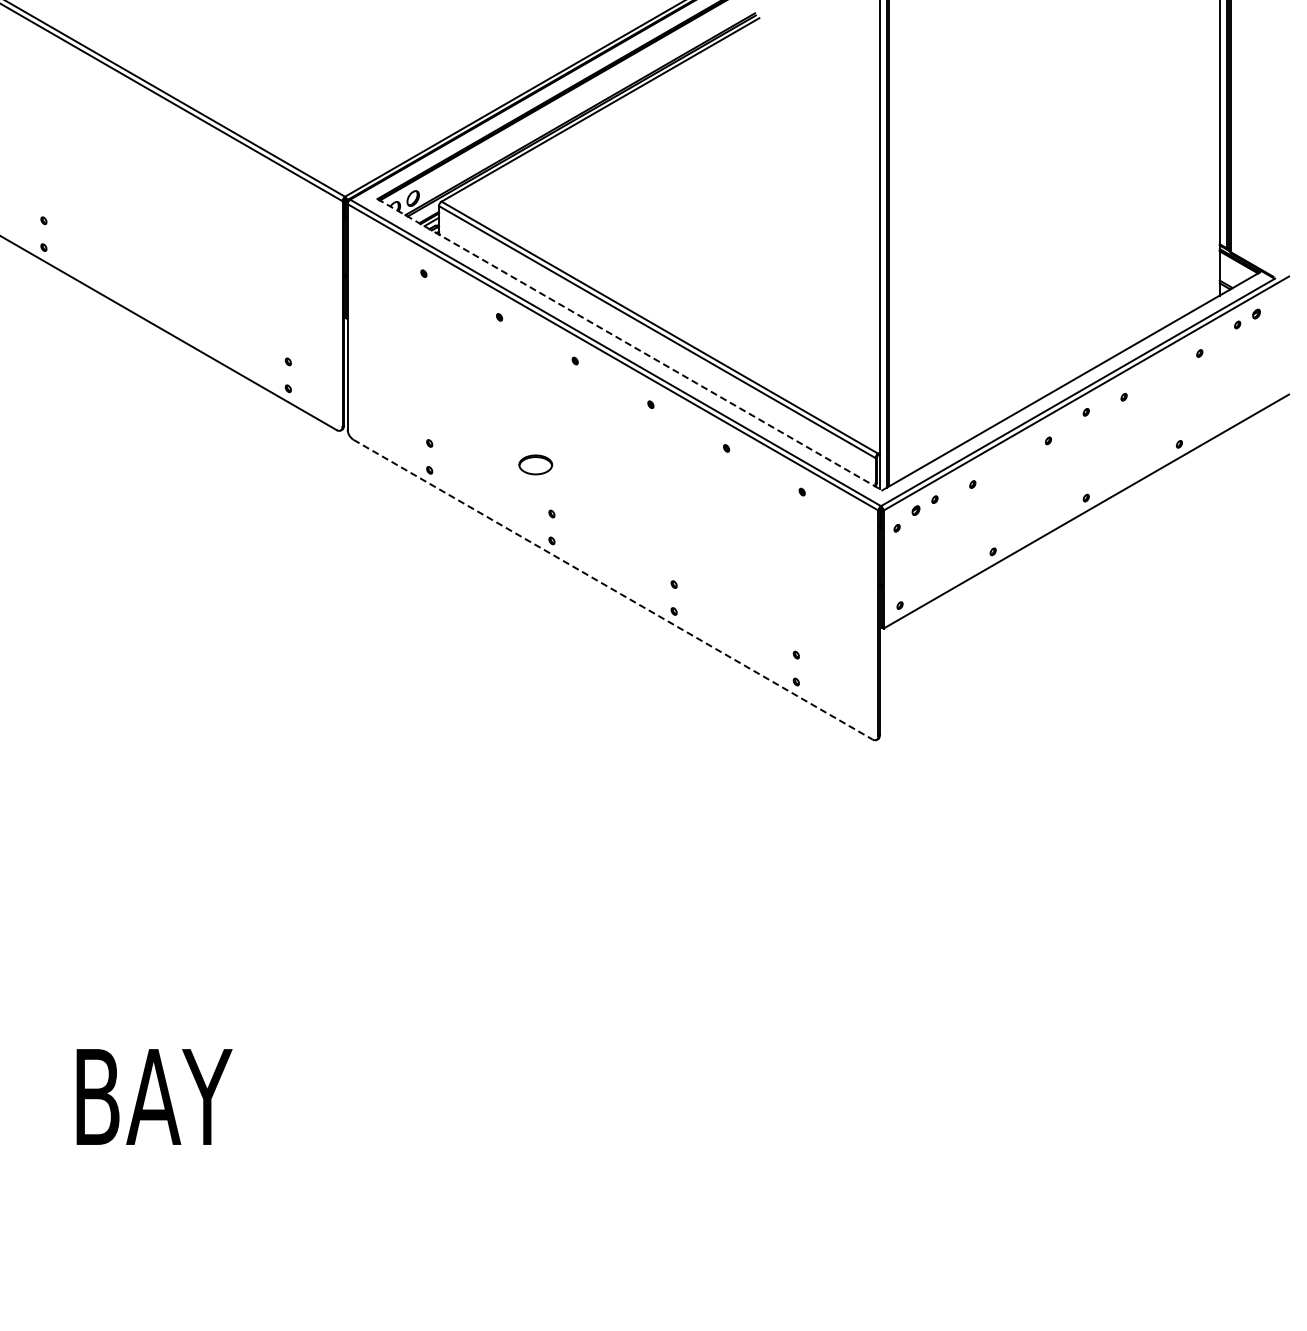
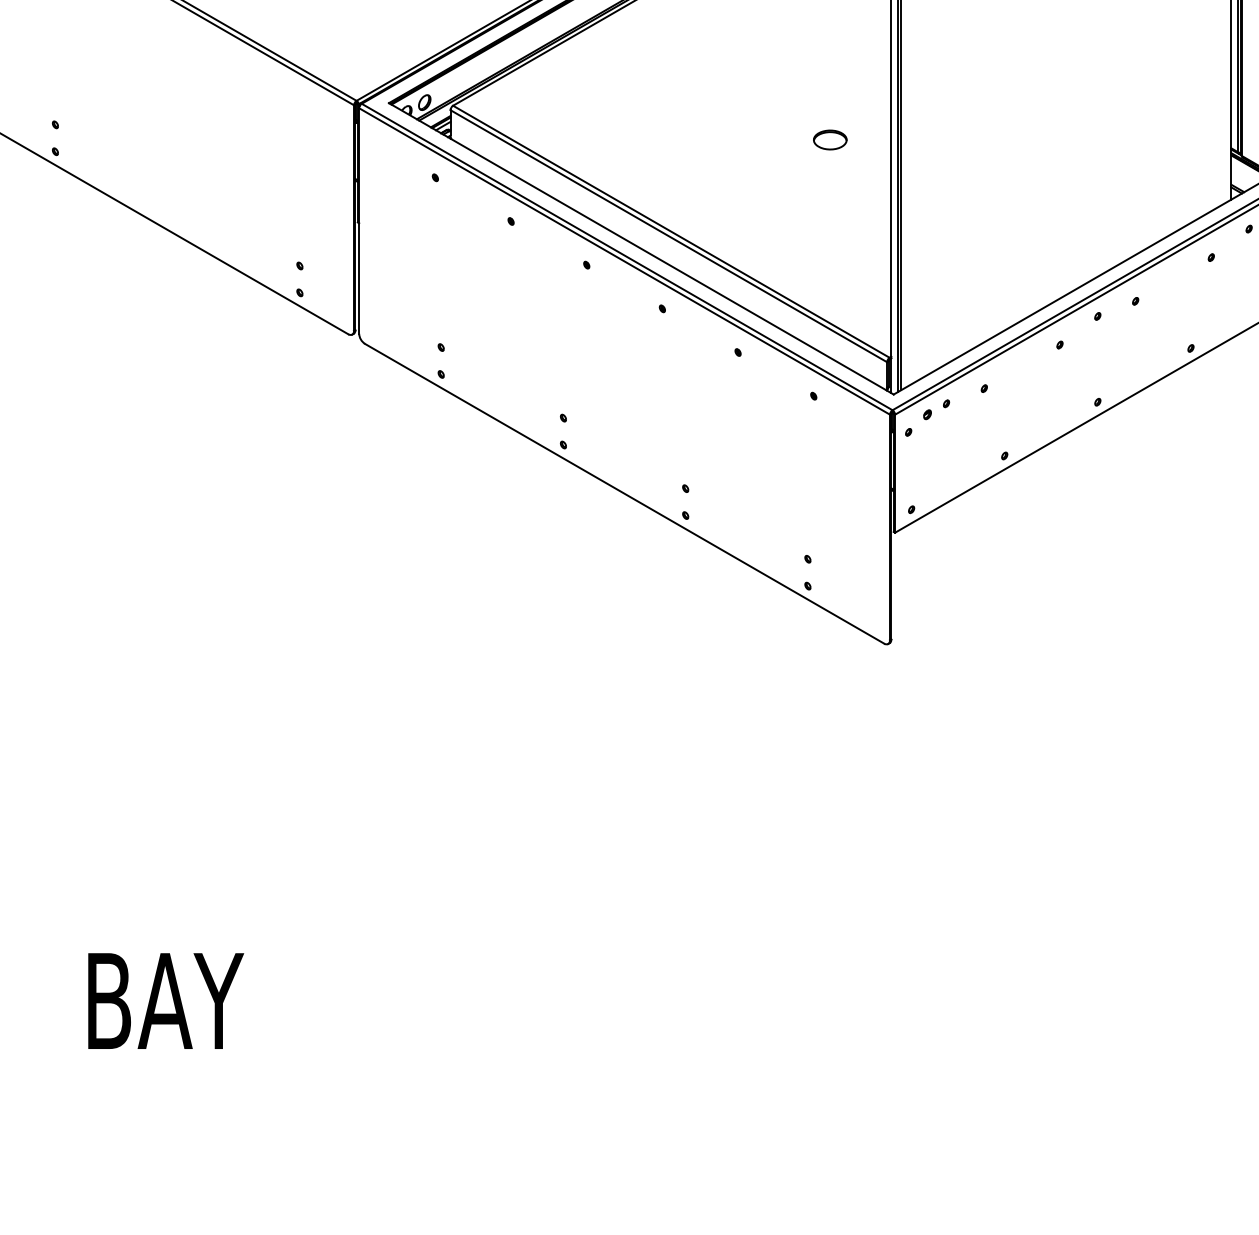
line: (630, 344) -> (642, 248), dashed -> solid
part: (535, 464) -> (830, 139), moved
line: (613, 589) -> (625, 493), dashed -> solid

